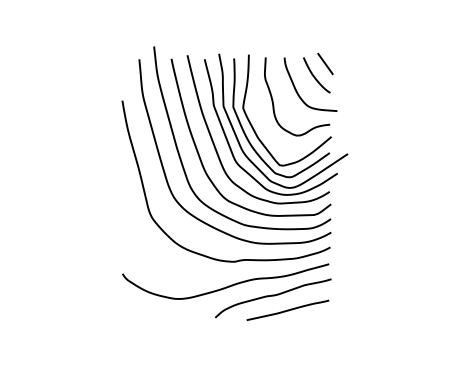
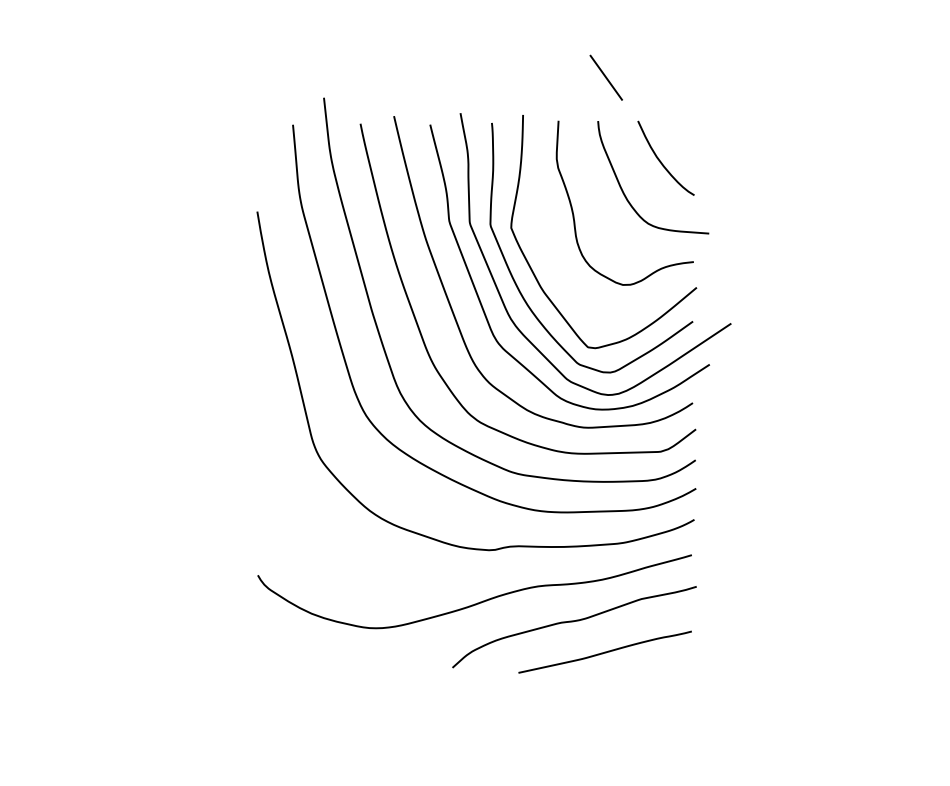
line: (325, 63) -> (606, 76), moved

